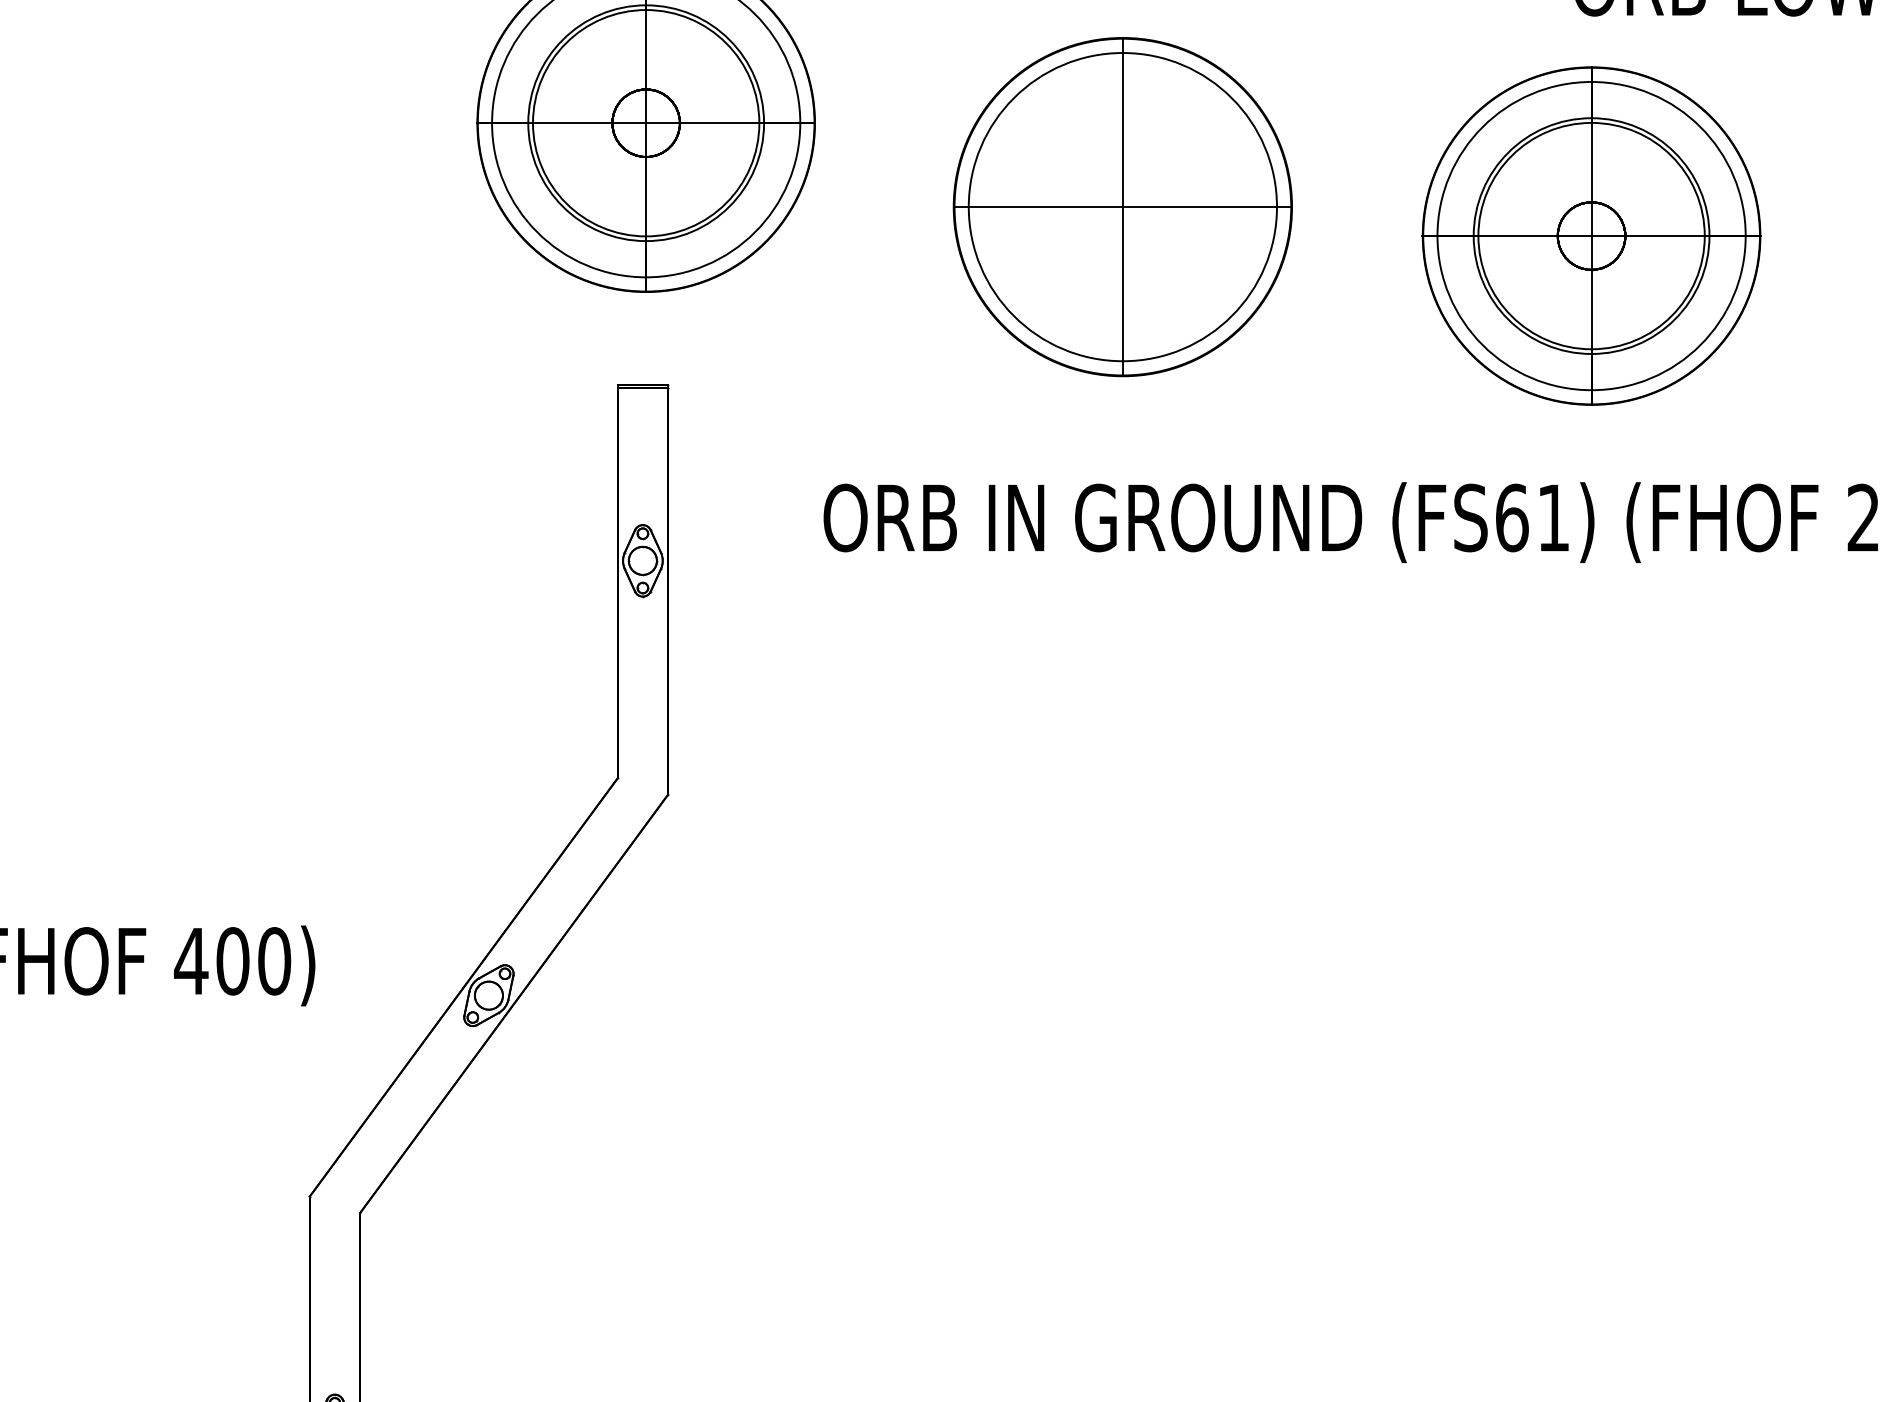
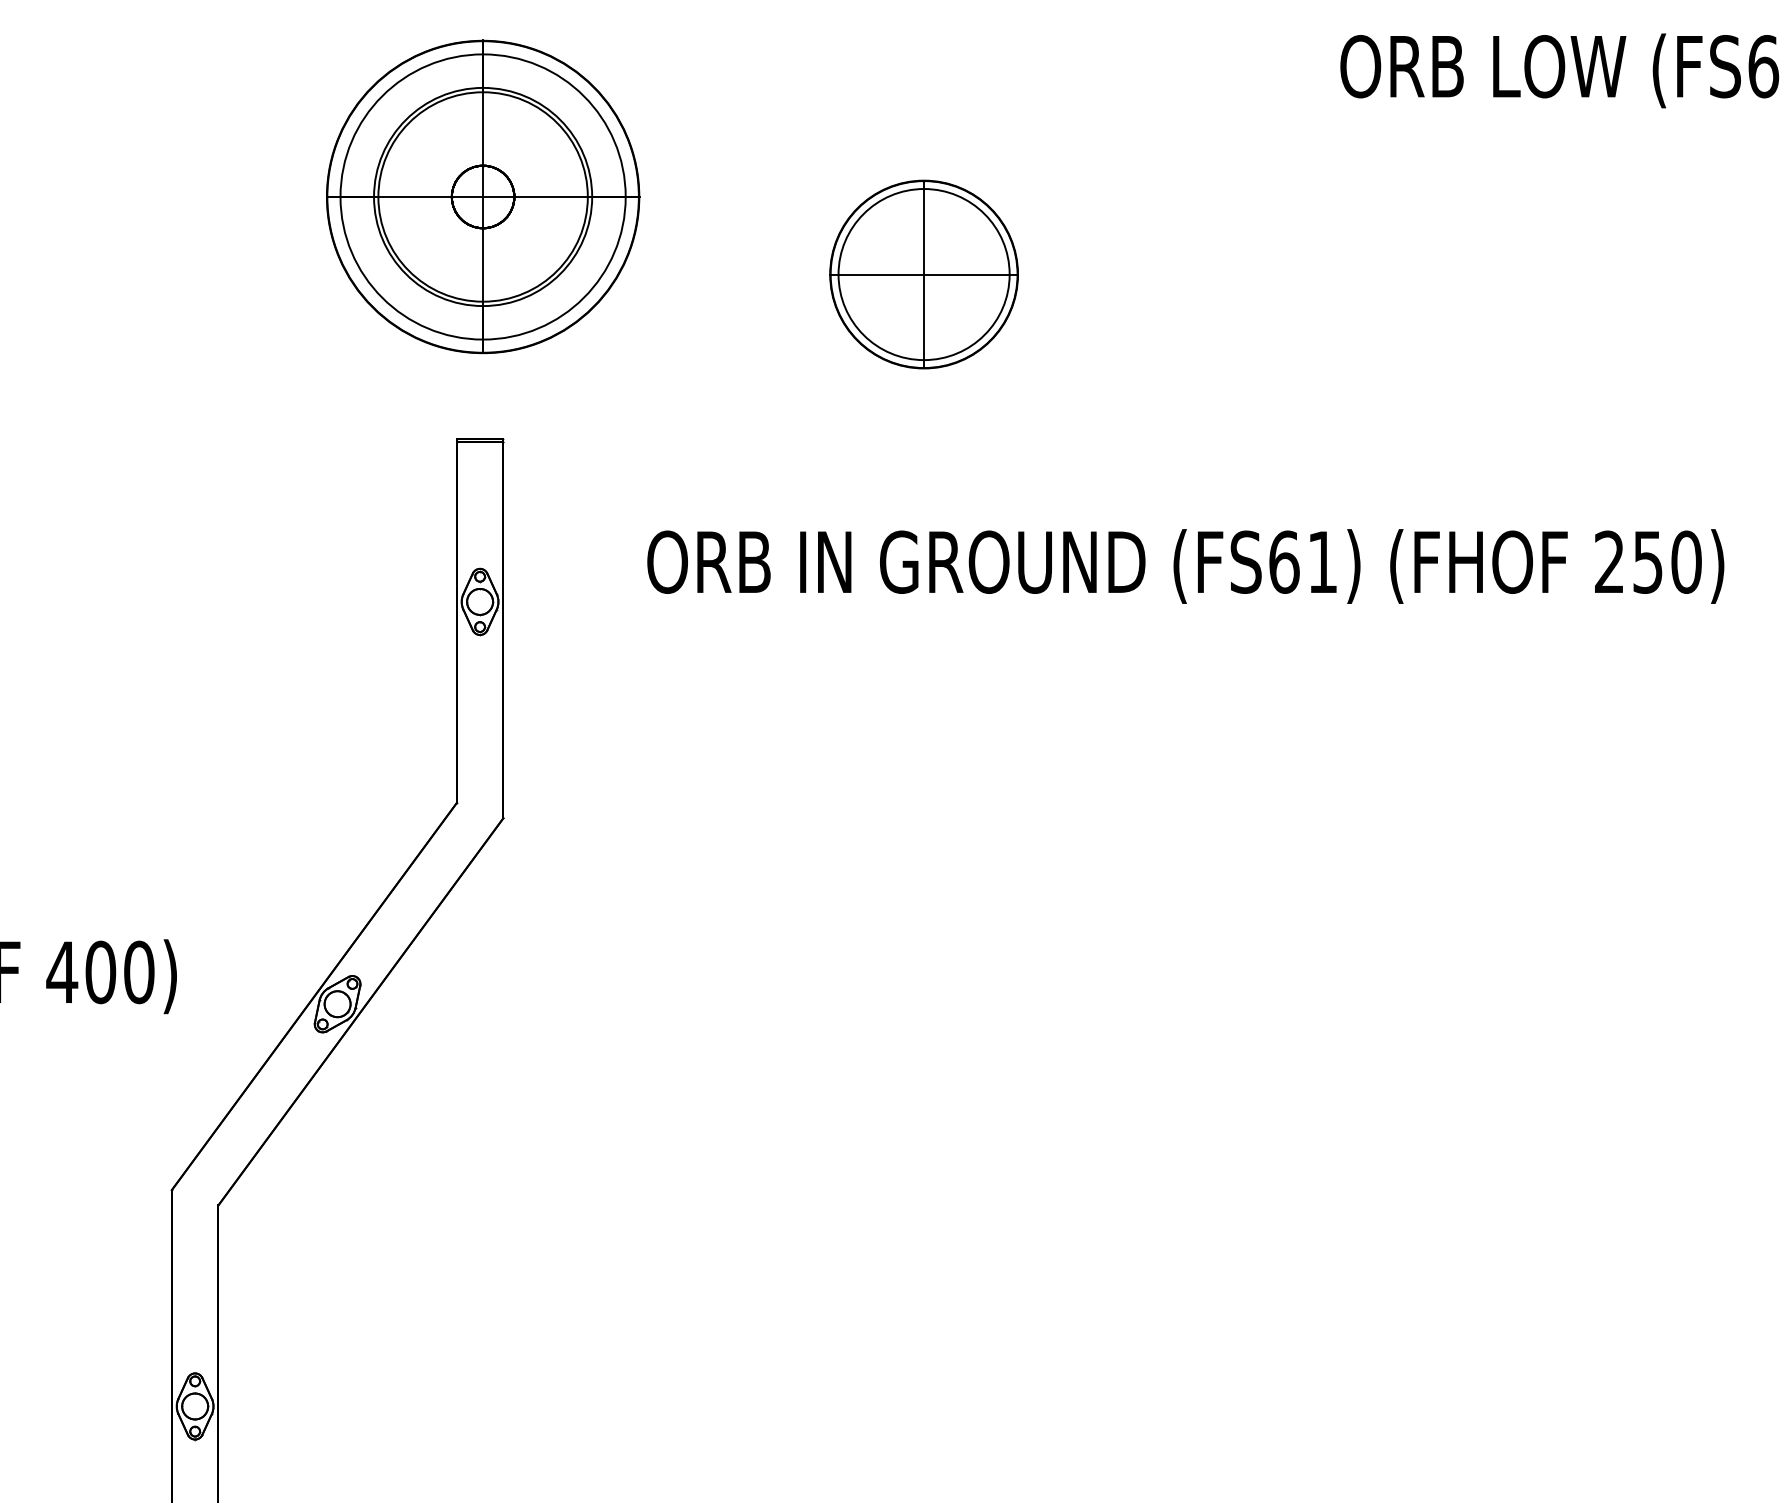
part: (1122, 206) -> (923, 274), size x0.6
part: (1591, 236) -> (1357, 301), removed

